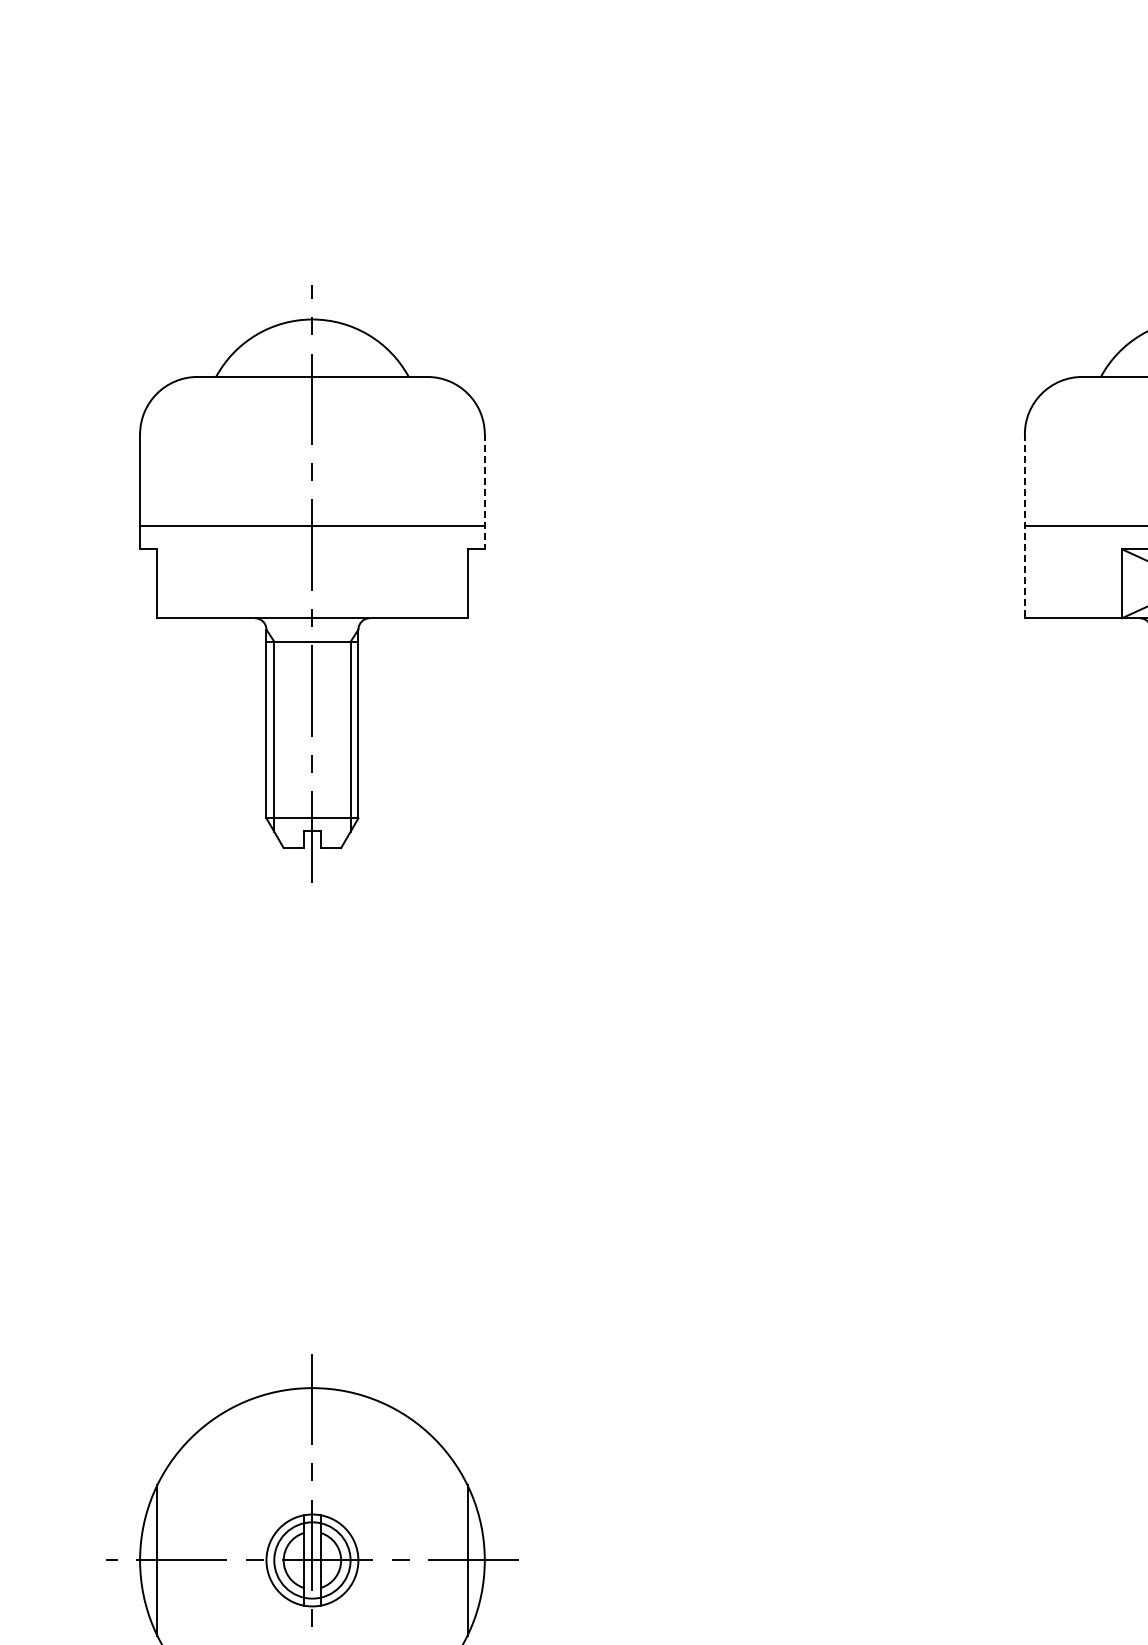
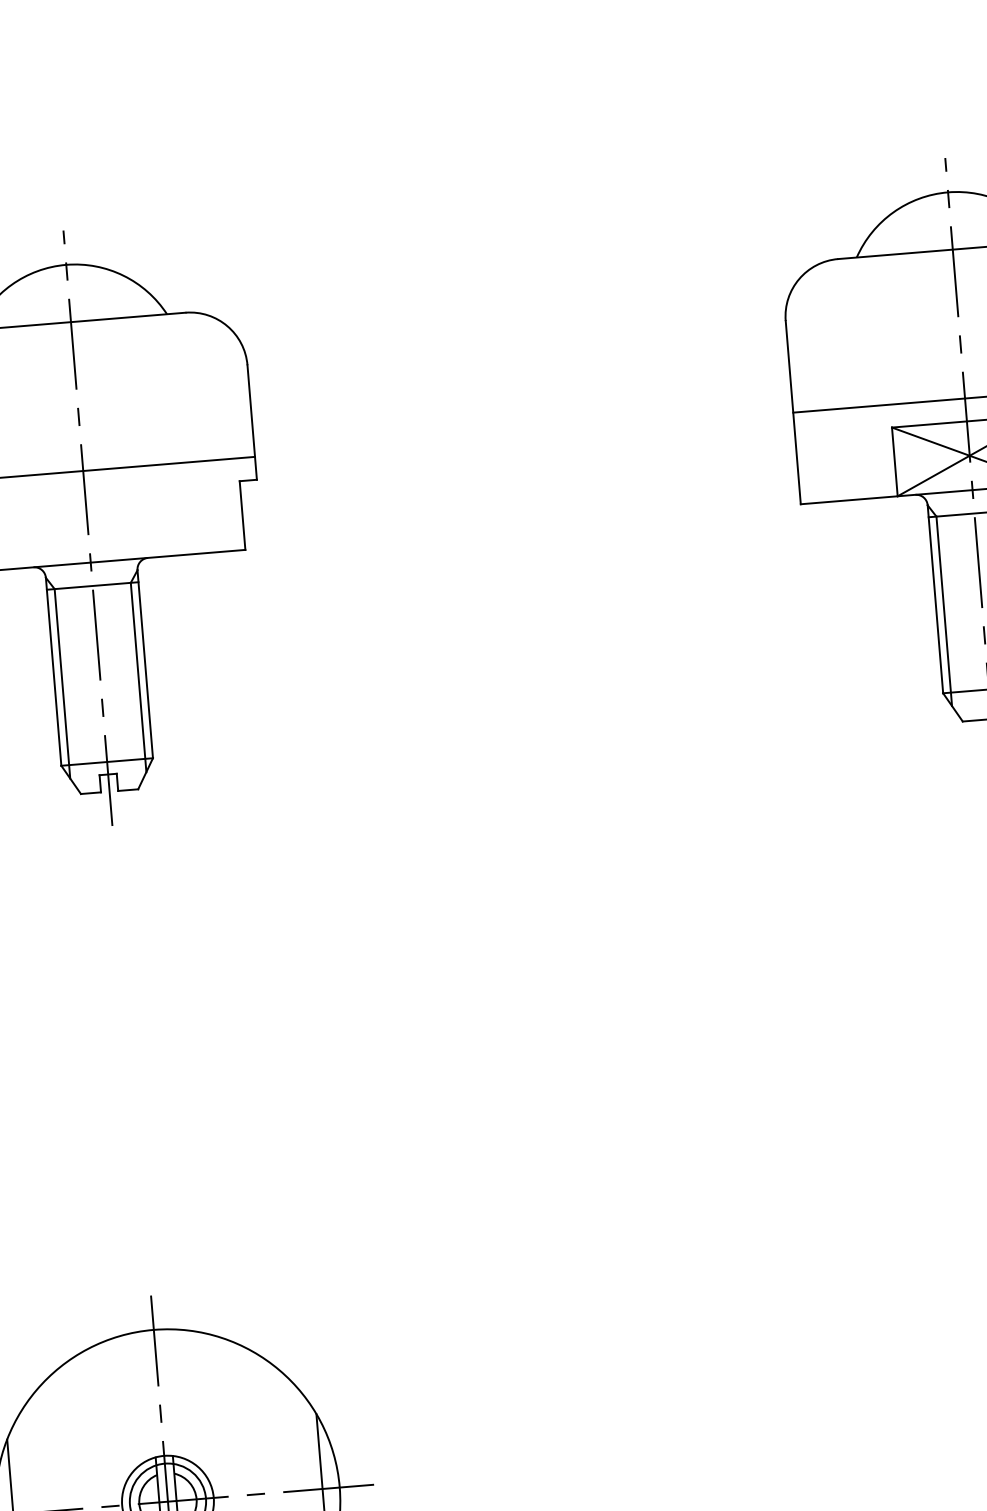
line: (484, 492) -> (251, 423), dashed -> solid
line: (1024, 526) -> (792, 412), dashed -> solid

